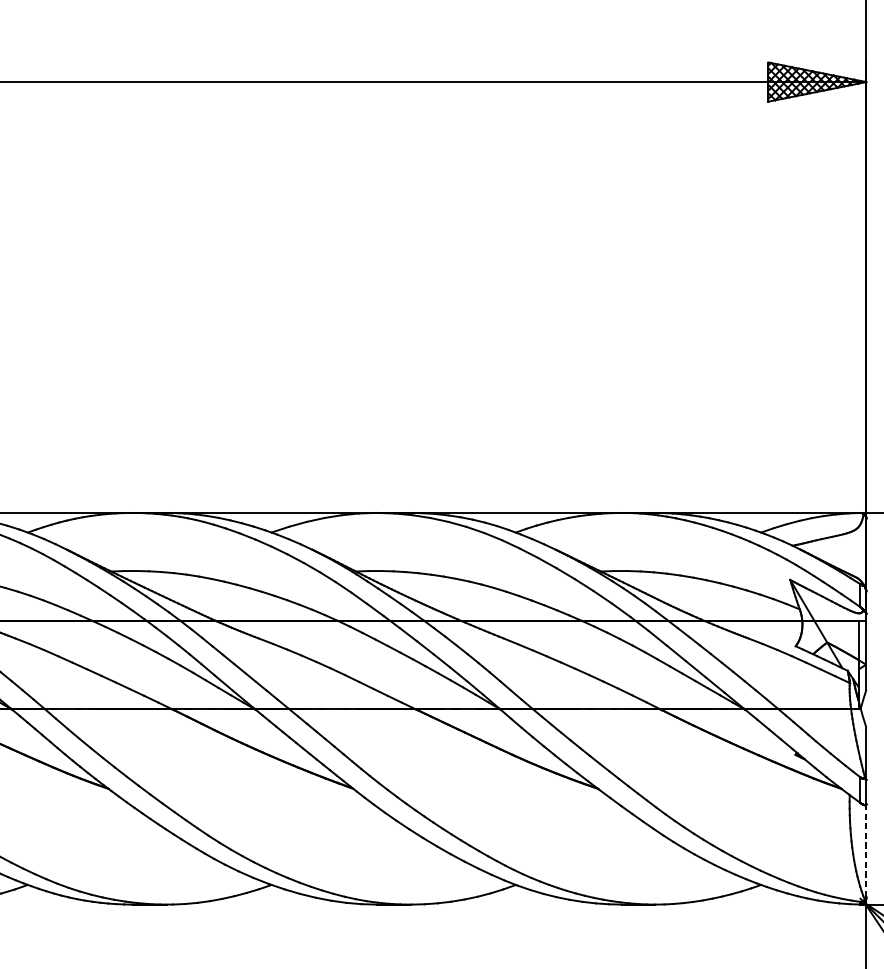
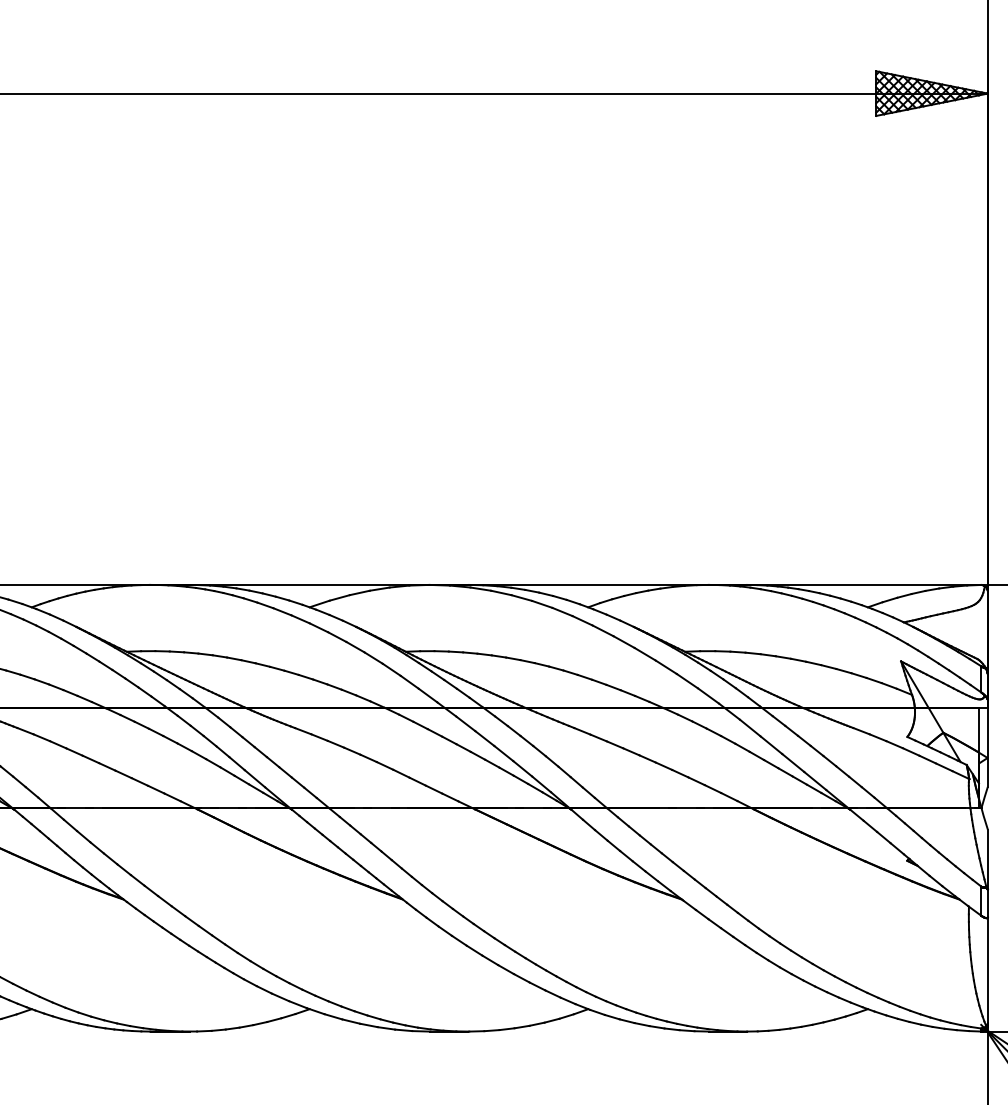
line: (865, 850) -> (987, 969), dashed -> solid

